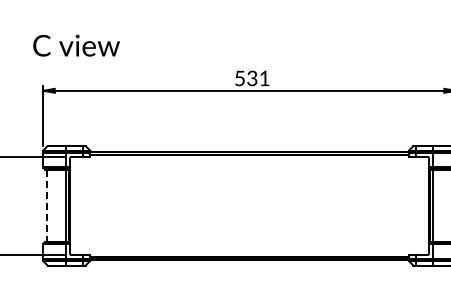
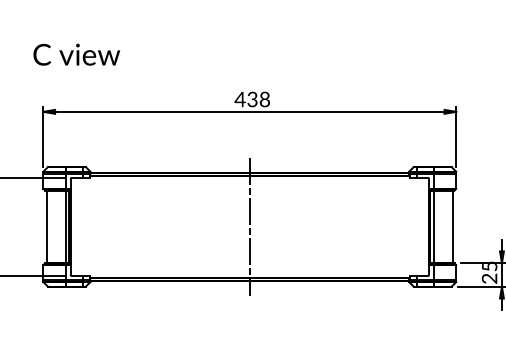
text: (76, 45) -> (76, 54), moved
text: (251, 78) -> (251, 99), 531 -> 438
line: (249, 205) -> (249, 226), added
line: (47, 206) -> (47, 227), dashed -> solid

